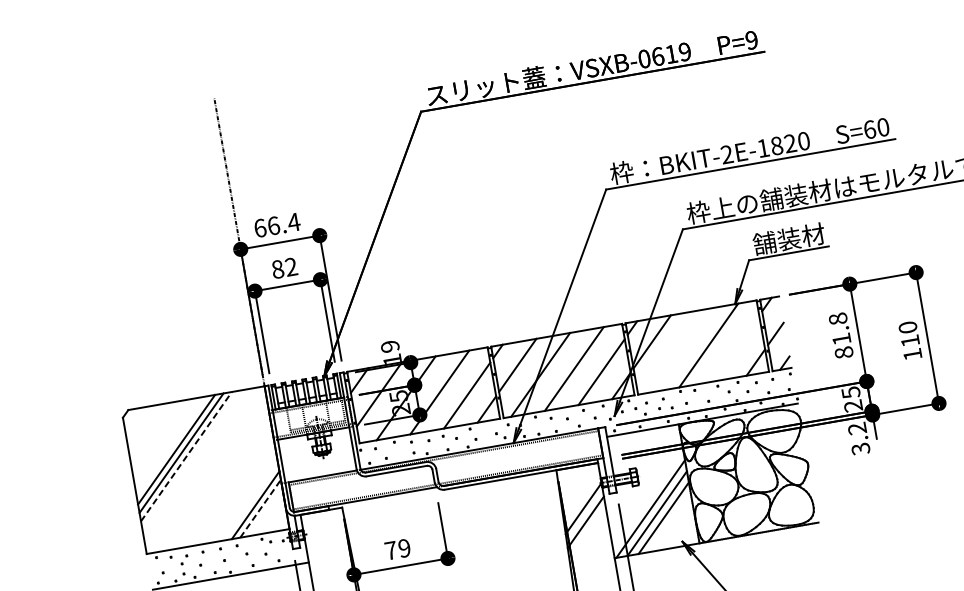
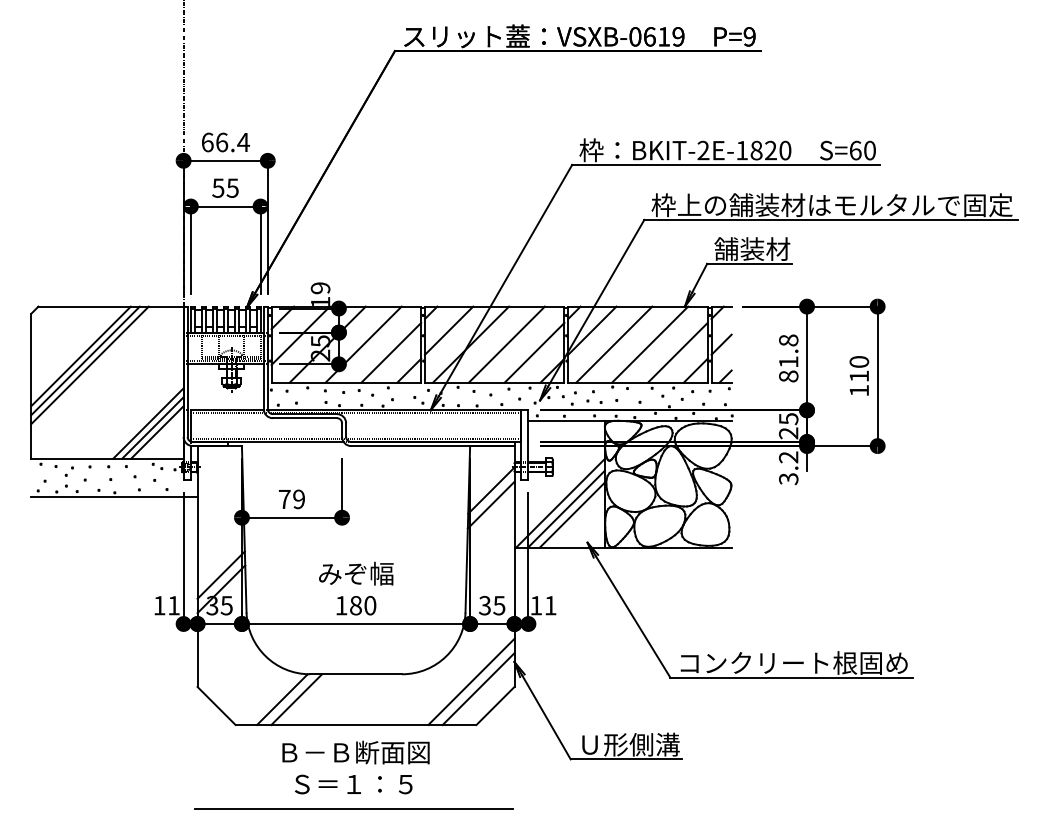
text: (284, 267) -> (225, 187), 82 -> 55
line: (735, 348) -> (677, 352), added
line: (675, 351) -> (614, 344), added
line: (186, 456) -> (90, 365), dashed -> solid
line: (250, 501) -> (148, 423), added
line: (260, 508) -> (157, 432), dashed -> solid

